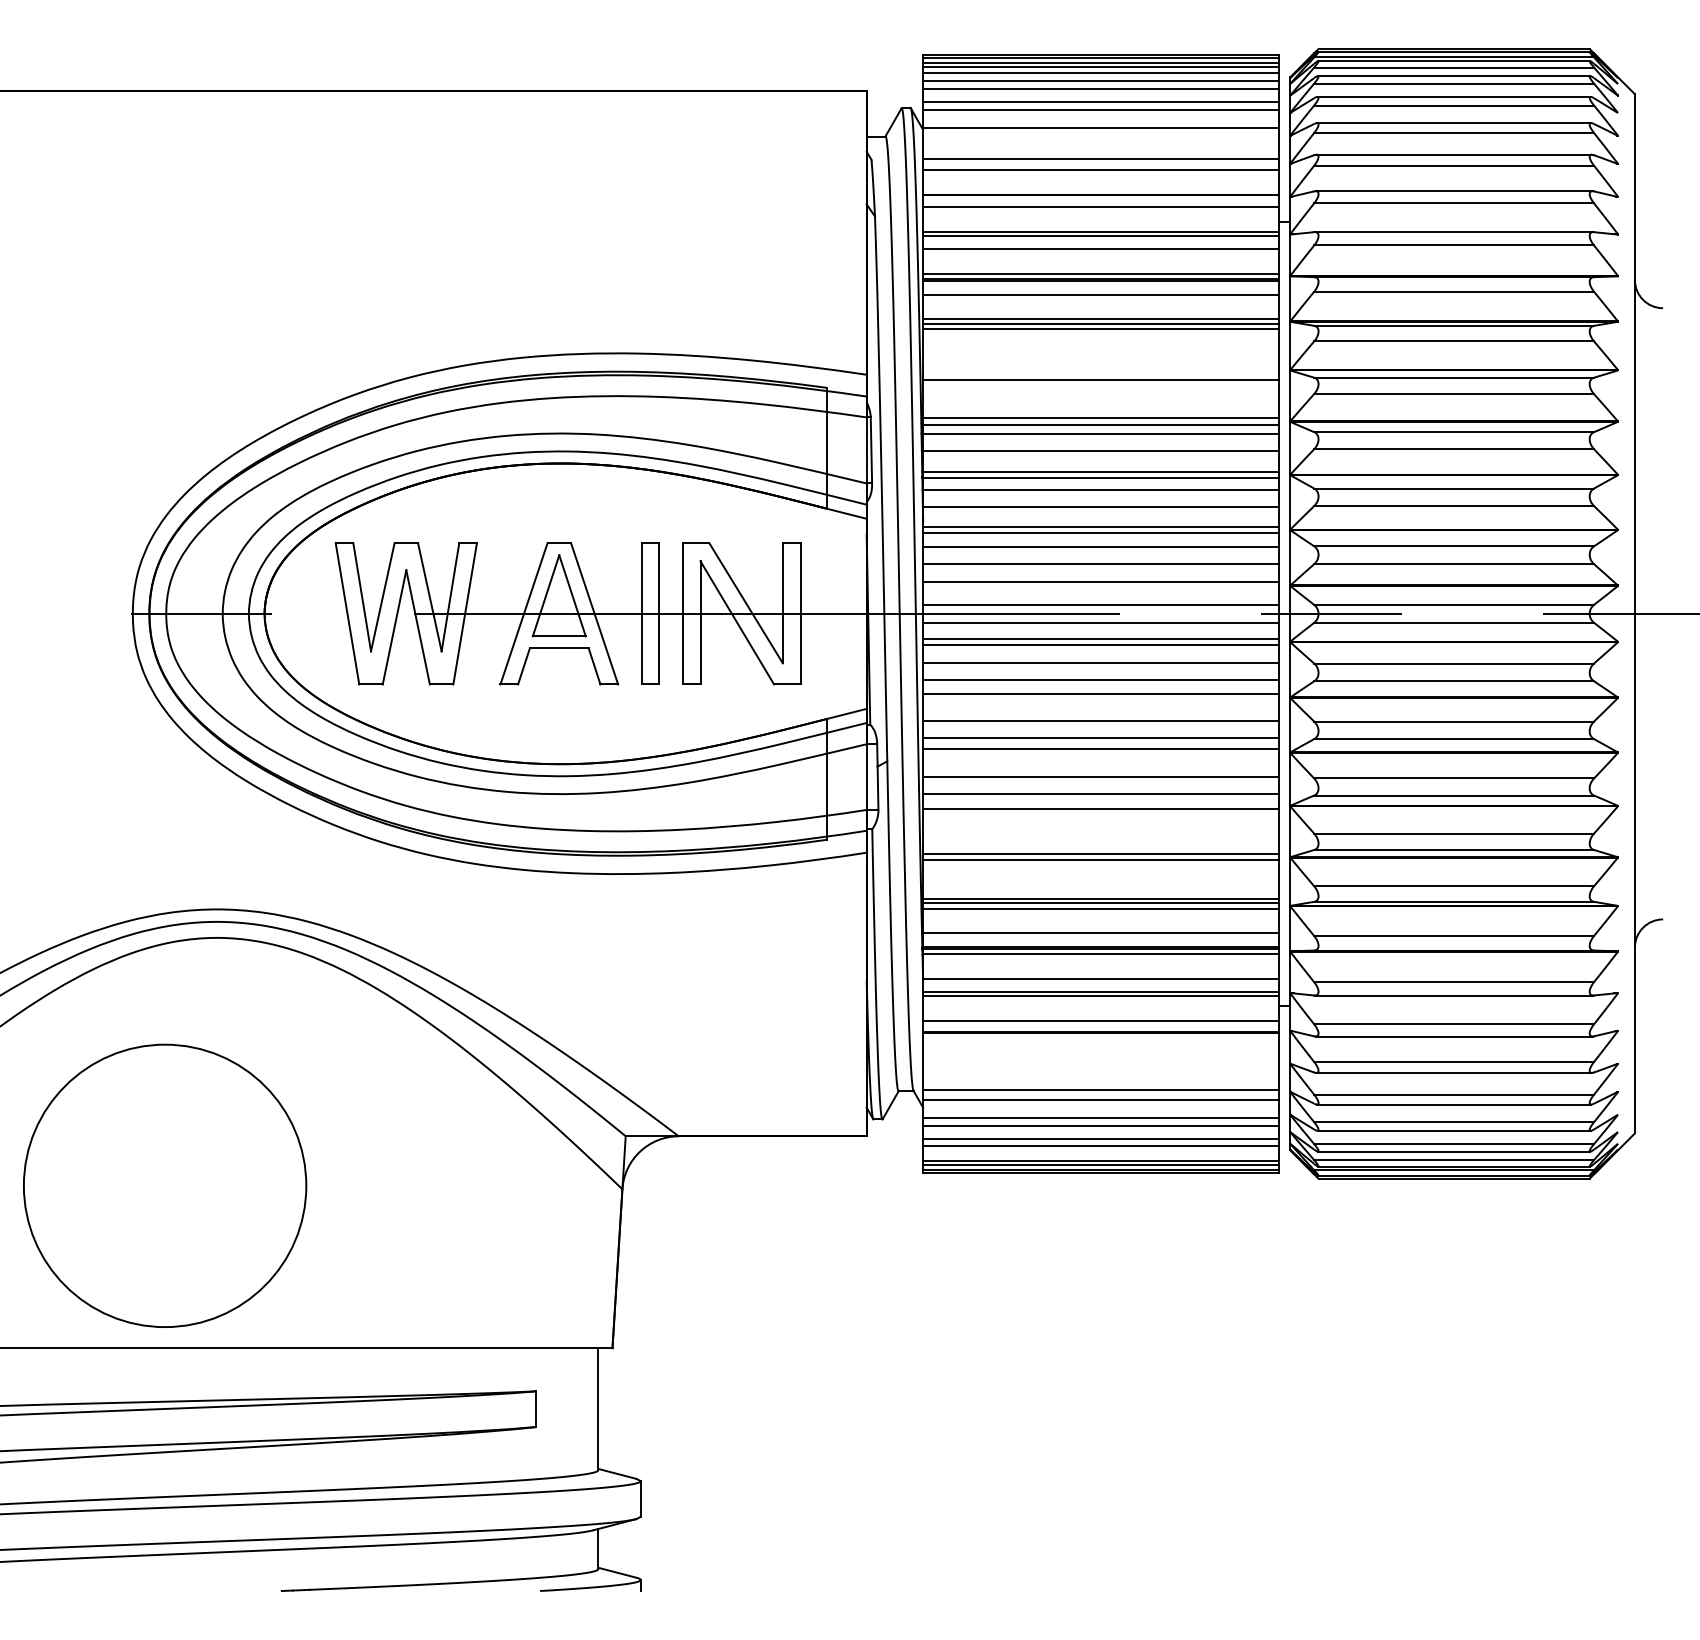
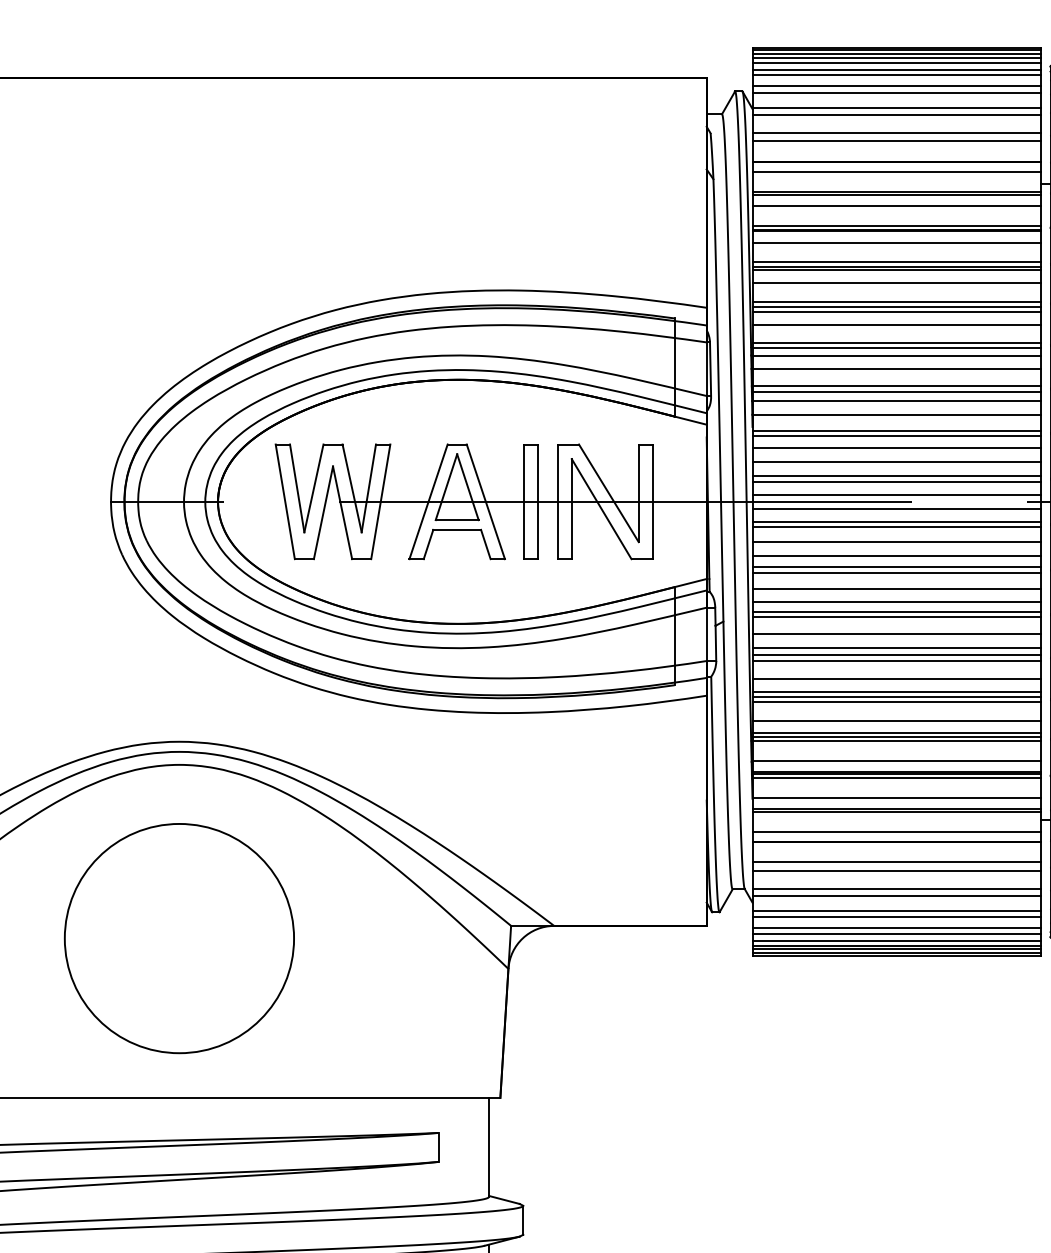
line: (1101, 137) -> (897, 115), added
line: (1101, 343) -> (897, 282), added
line: (1101, 367) -> (897, 301), added
line: (1101, 373) -> (897, 306), added
line: (1101, 395) -> (897, 324), added
line: (1101, 589) -> (897, 482), added
line: (1101, 701) -> (897, 573), added
line: (1101, 756) -> (897, 617), added
line: (1101, 802) -> (897, 654), added
line: (1101, 831) -> (897, 678), added
line: (1101, 847) -> (897, 691), added
line: (1101, 883) -> (897, 720), added
line: (1101, 1057) -> (897, 861), added
line: (1101, 1068) -> (897, 870), added
line: (1101, 1155) -> (897, 941), added
circle: (165, 1185) -> (179, 938), moved

